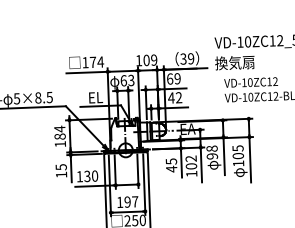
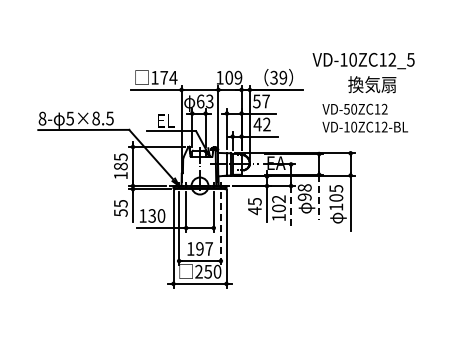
text: (235, 62) -> (372, 84), moved
text: (173, 78) -> (261, 101), 69 -> 57
text: (244, 82) -> (346, 109), VD-10ZC12 -> VD-50ZC12
text: (59, 129) -> (120, 157), 184 -> 185
line: (224, 156) -> (319, 197), solid -> dashed
line: (201, 165) -> (291, 207), solid -> dashed
text: (61, 174) -> (120, 212), 15 -> 55
line: (143, 184) -> (220, 228), solid -> dashed

